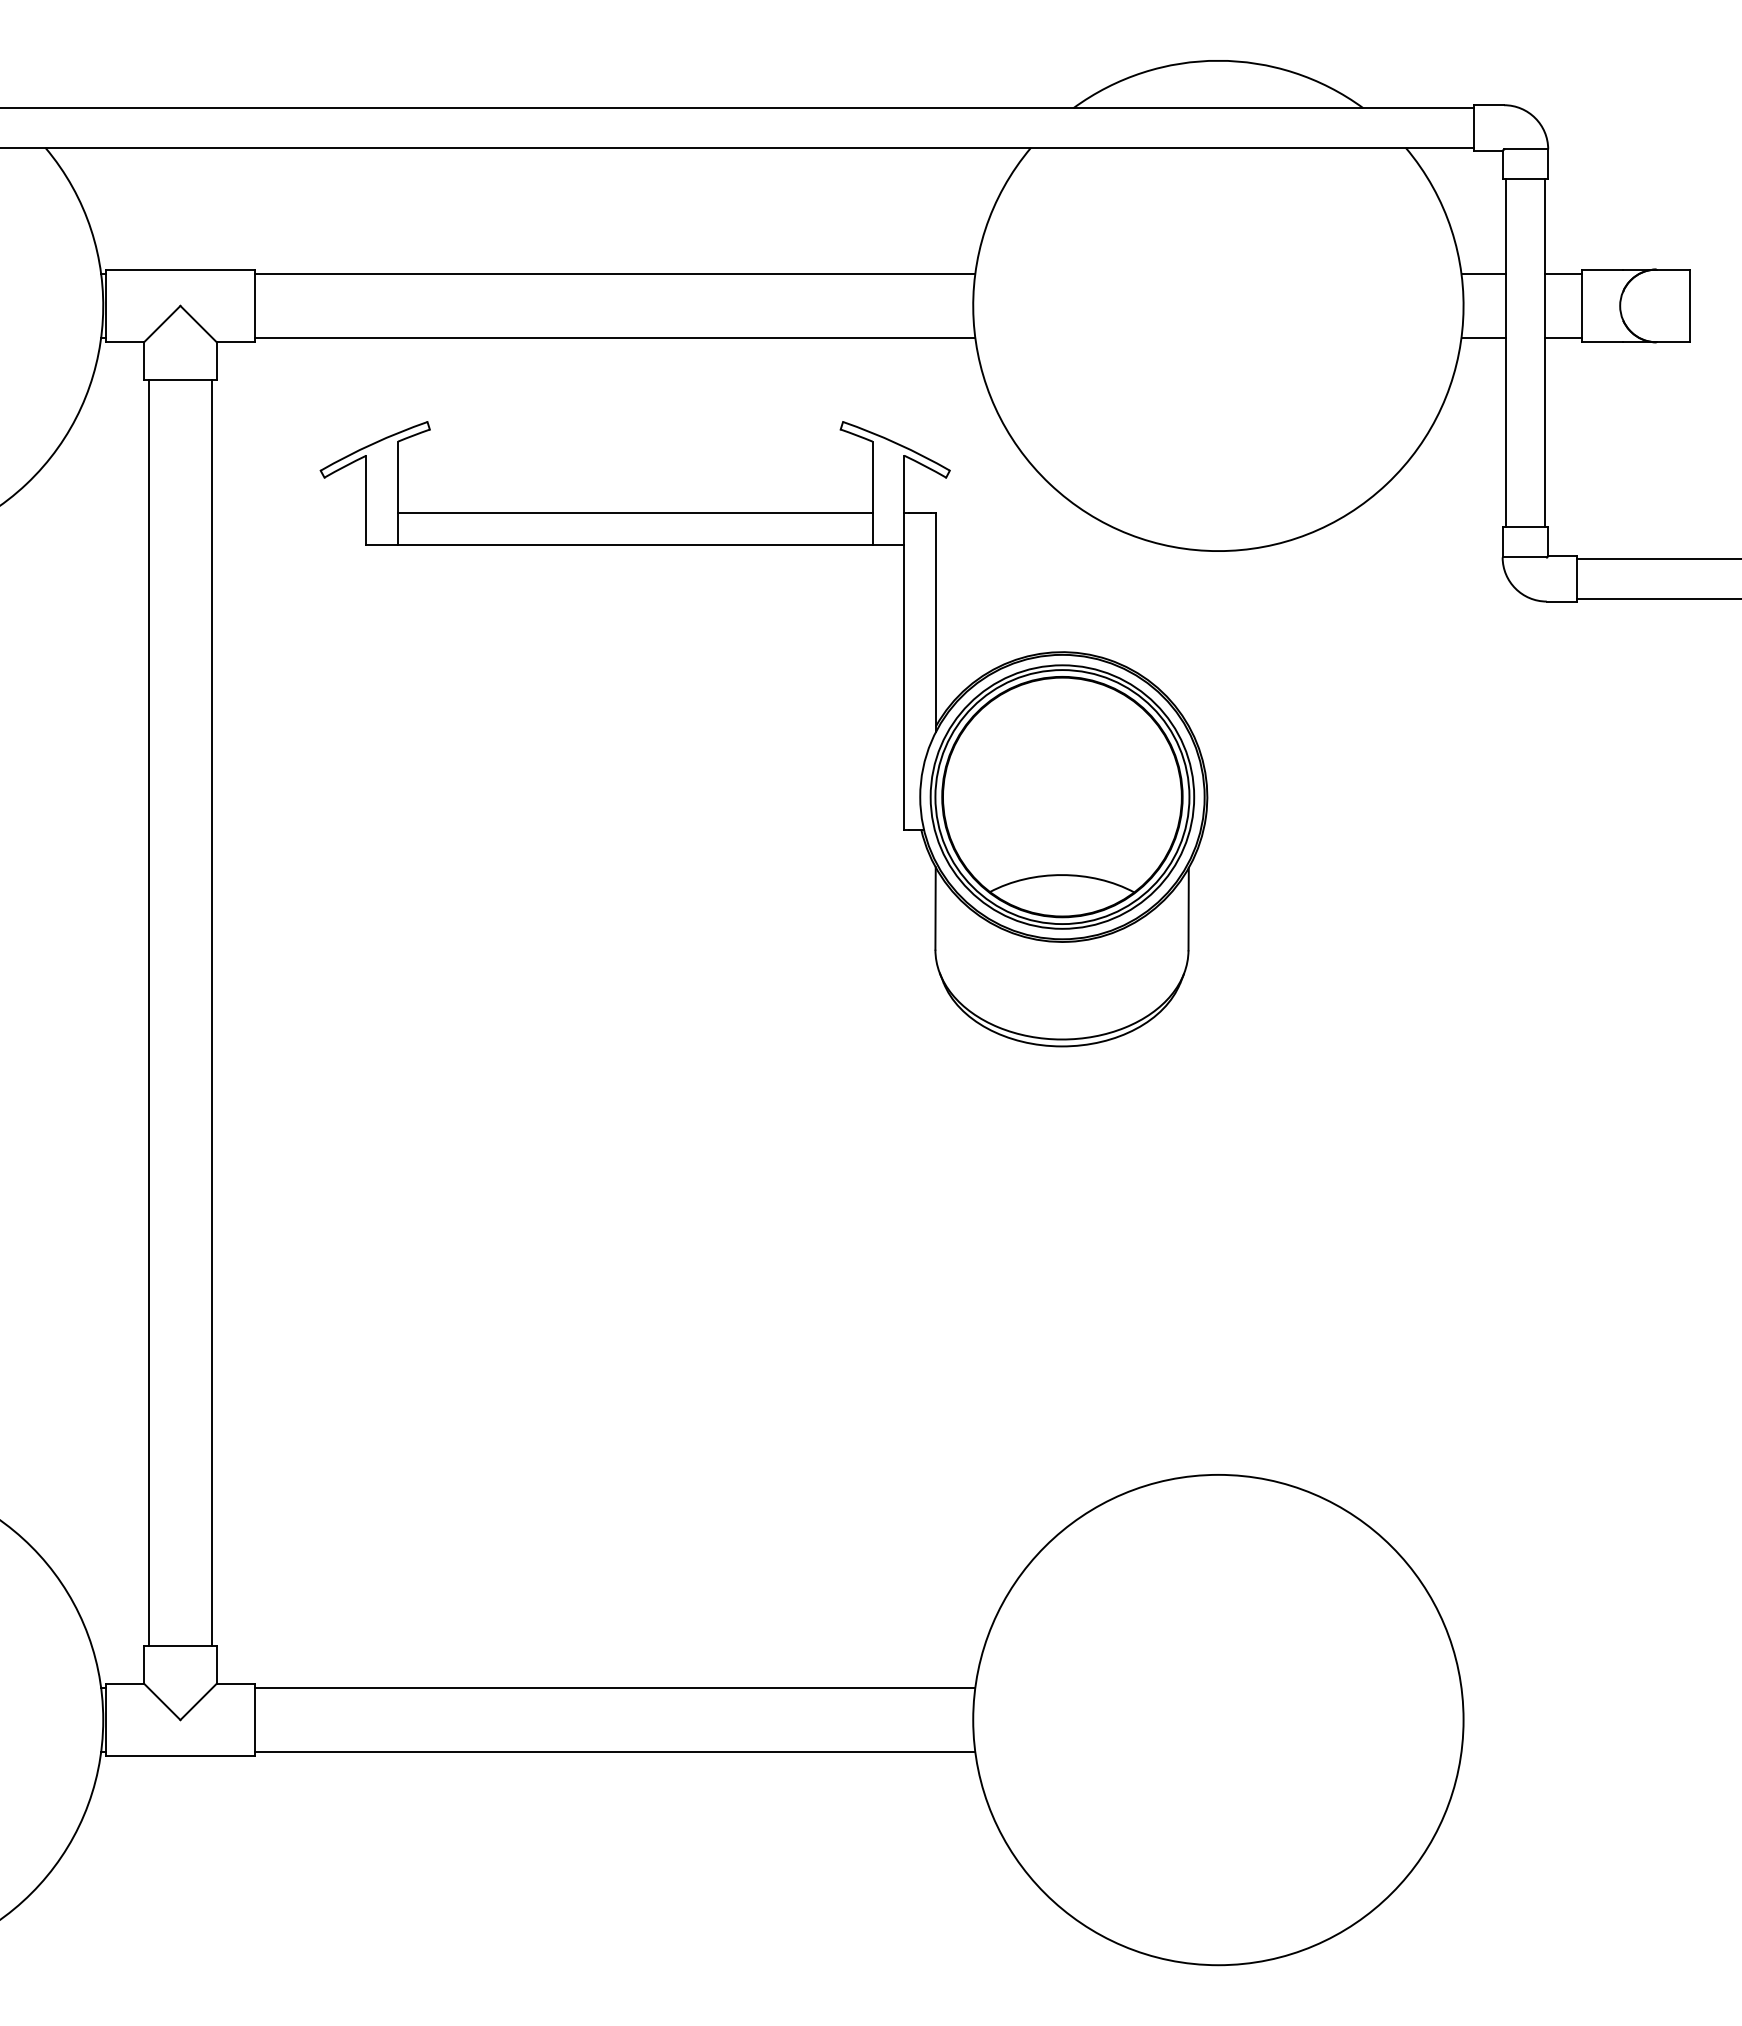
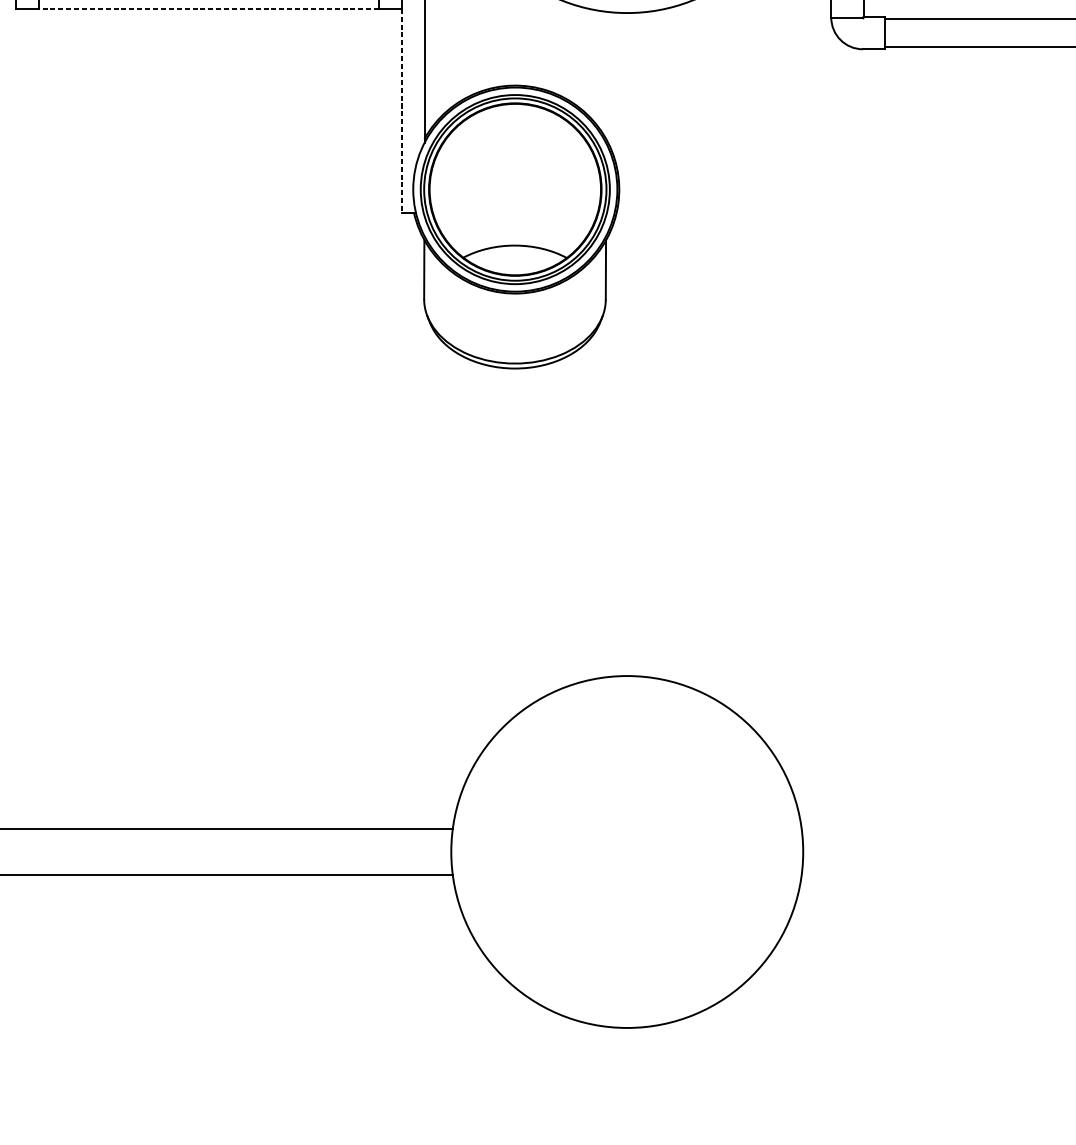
line: (634, 545) -> (208, 9), solid -> dashed
line: (904, 687) -> (401, 110), solid -> dashed

